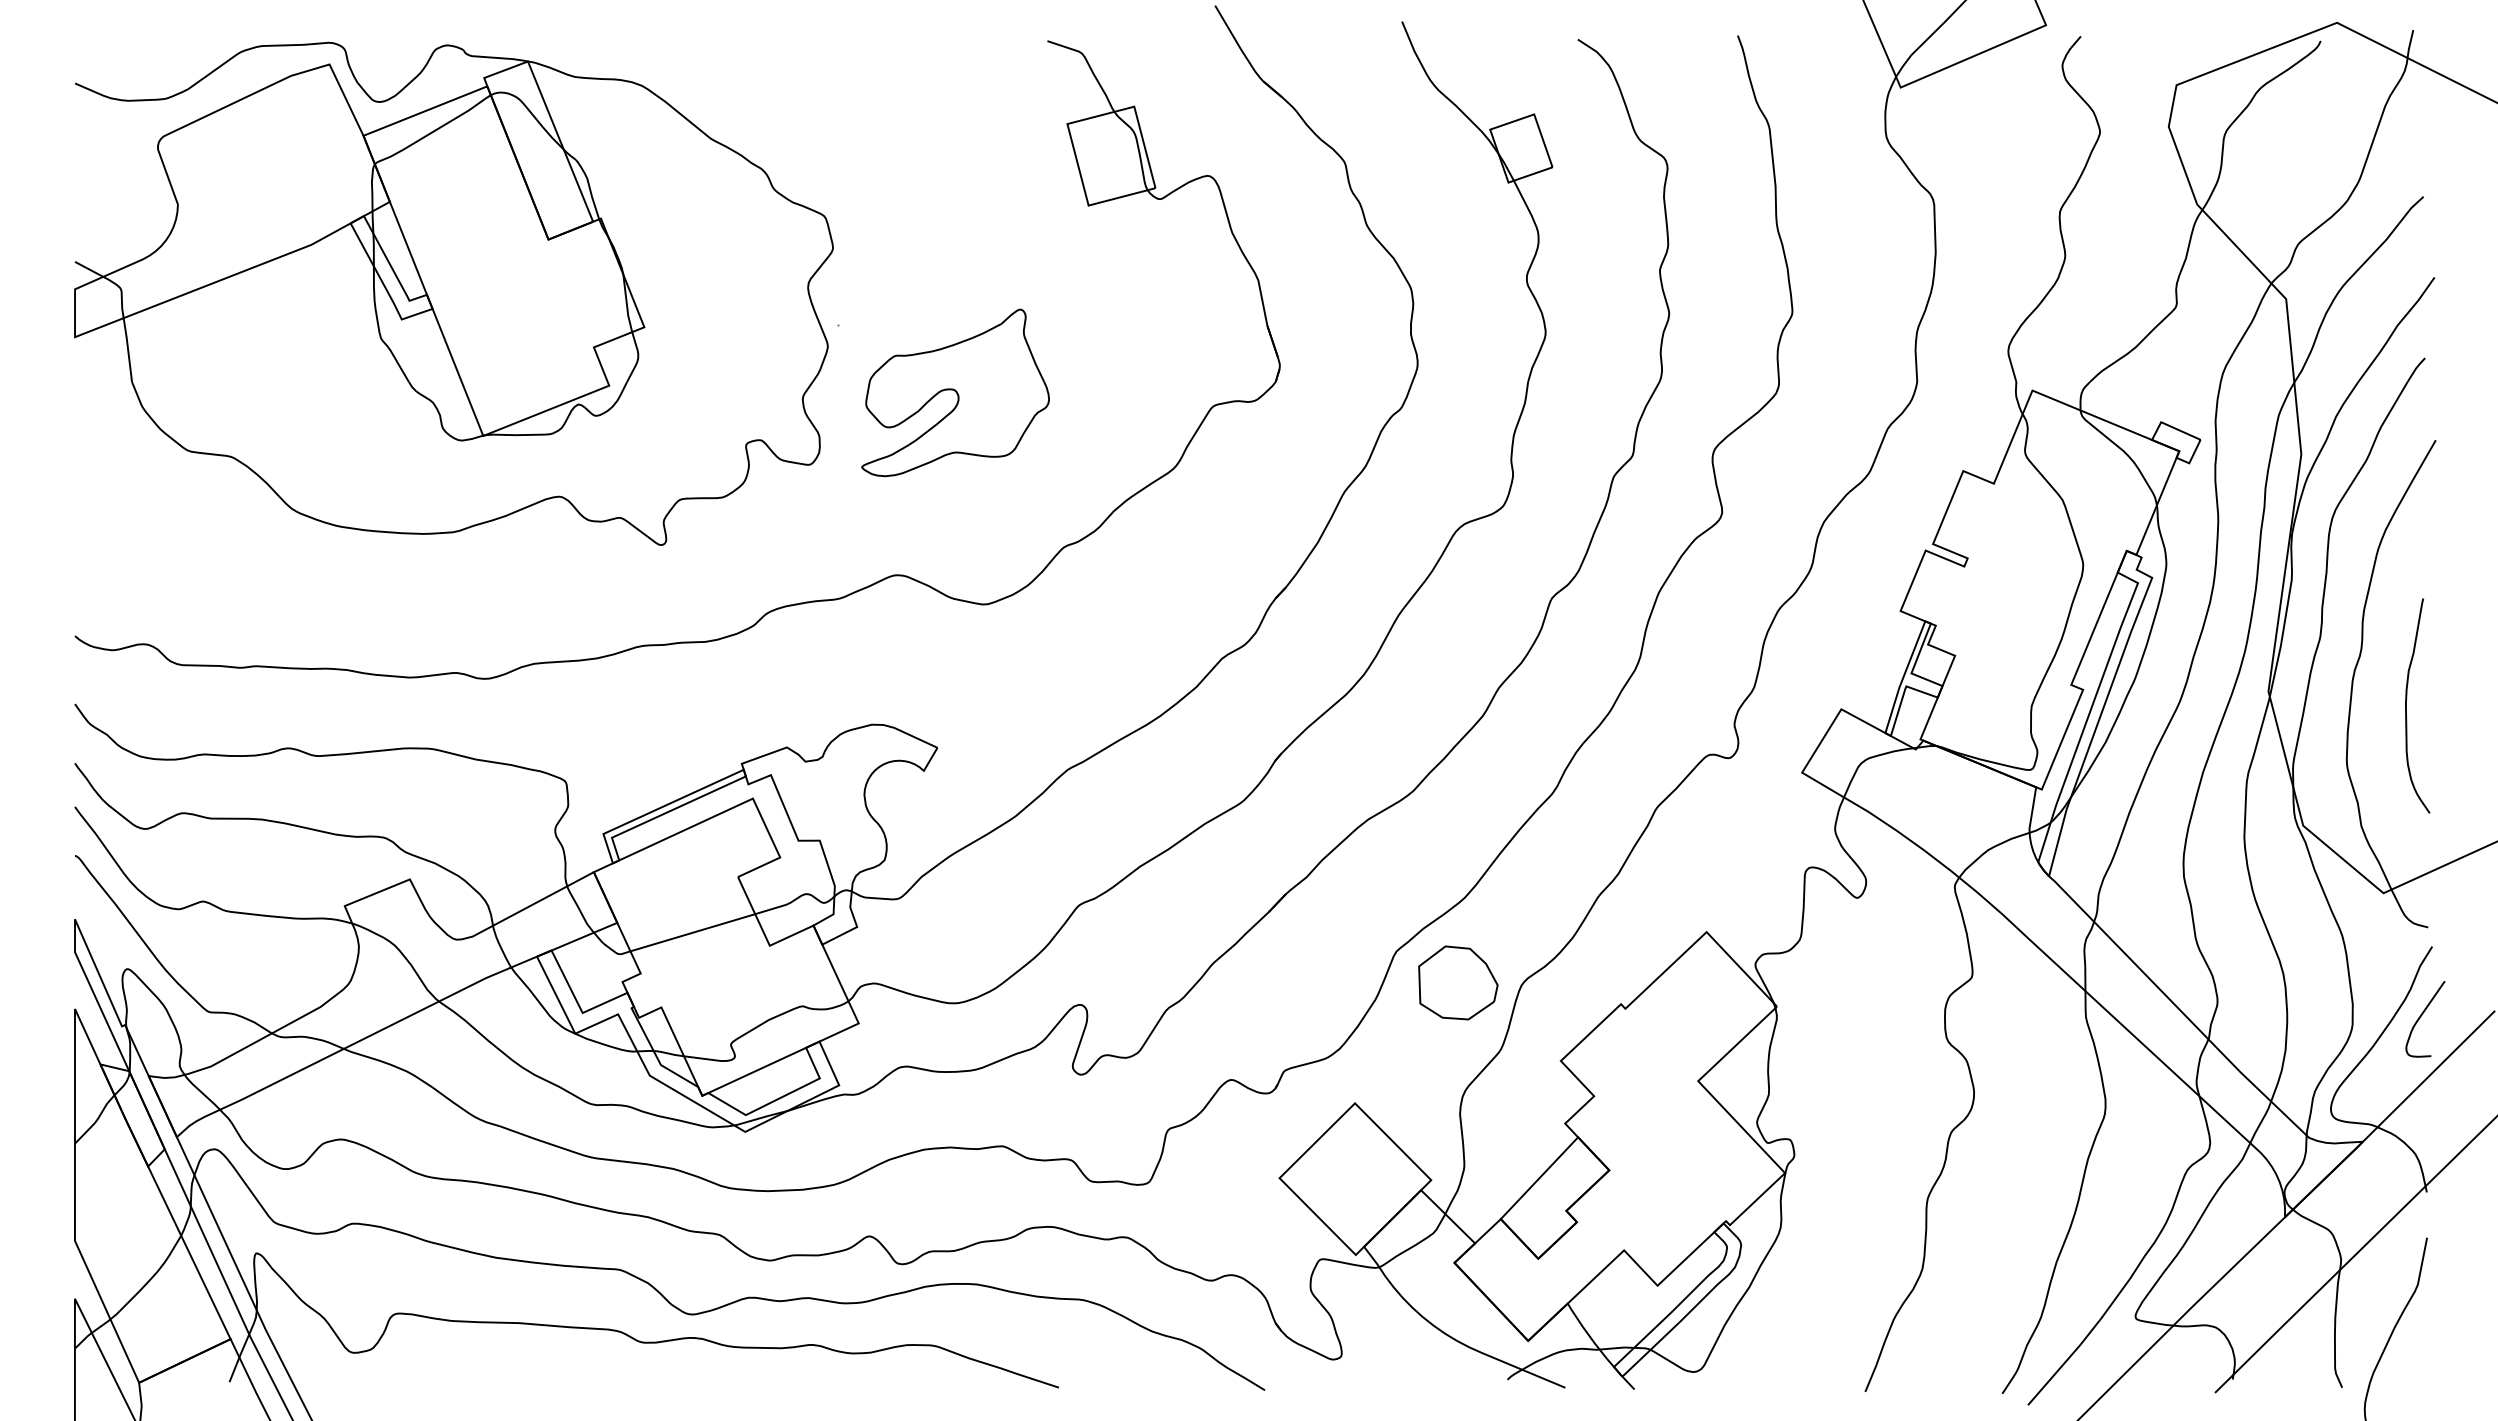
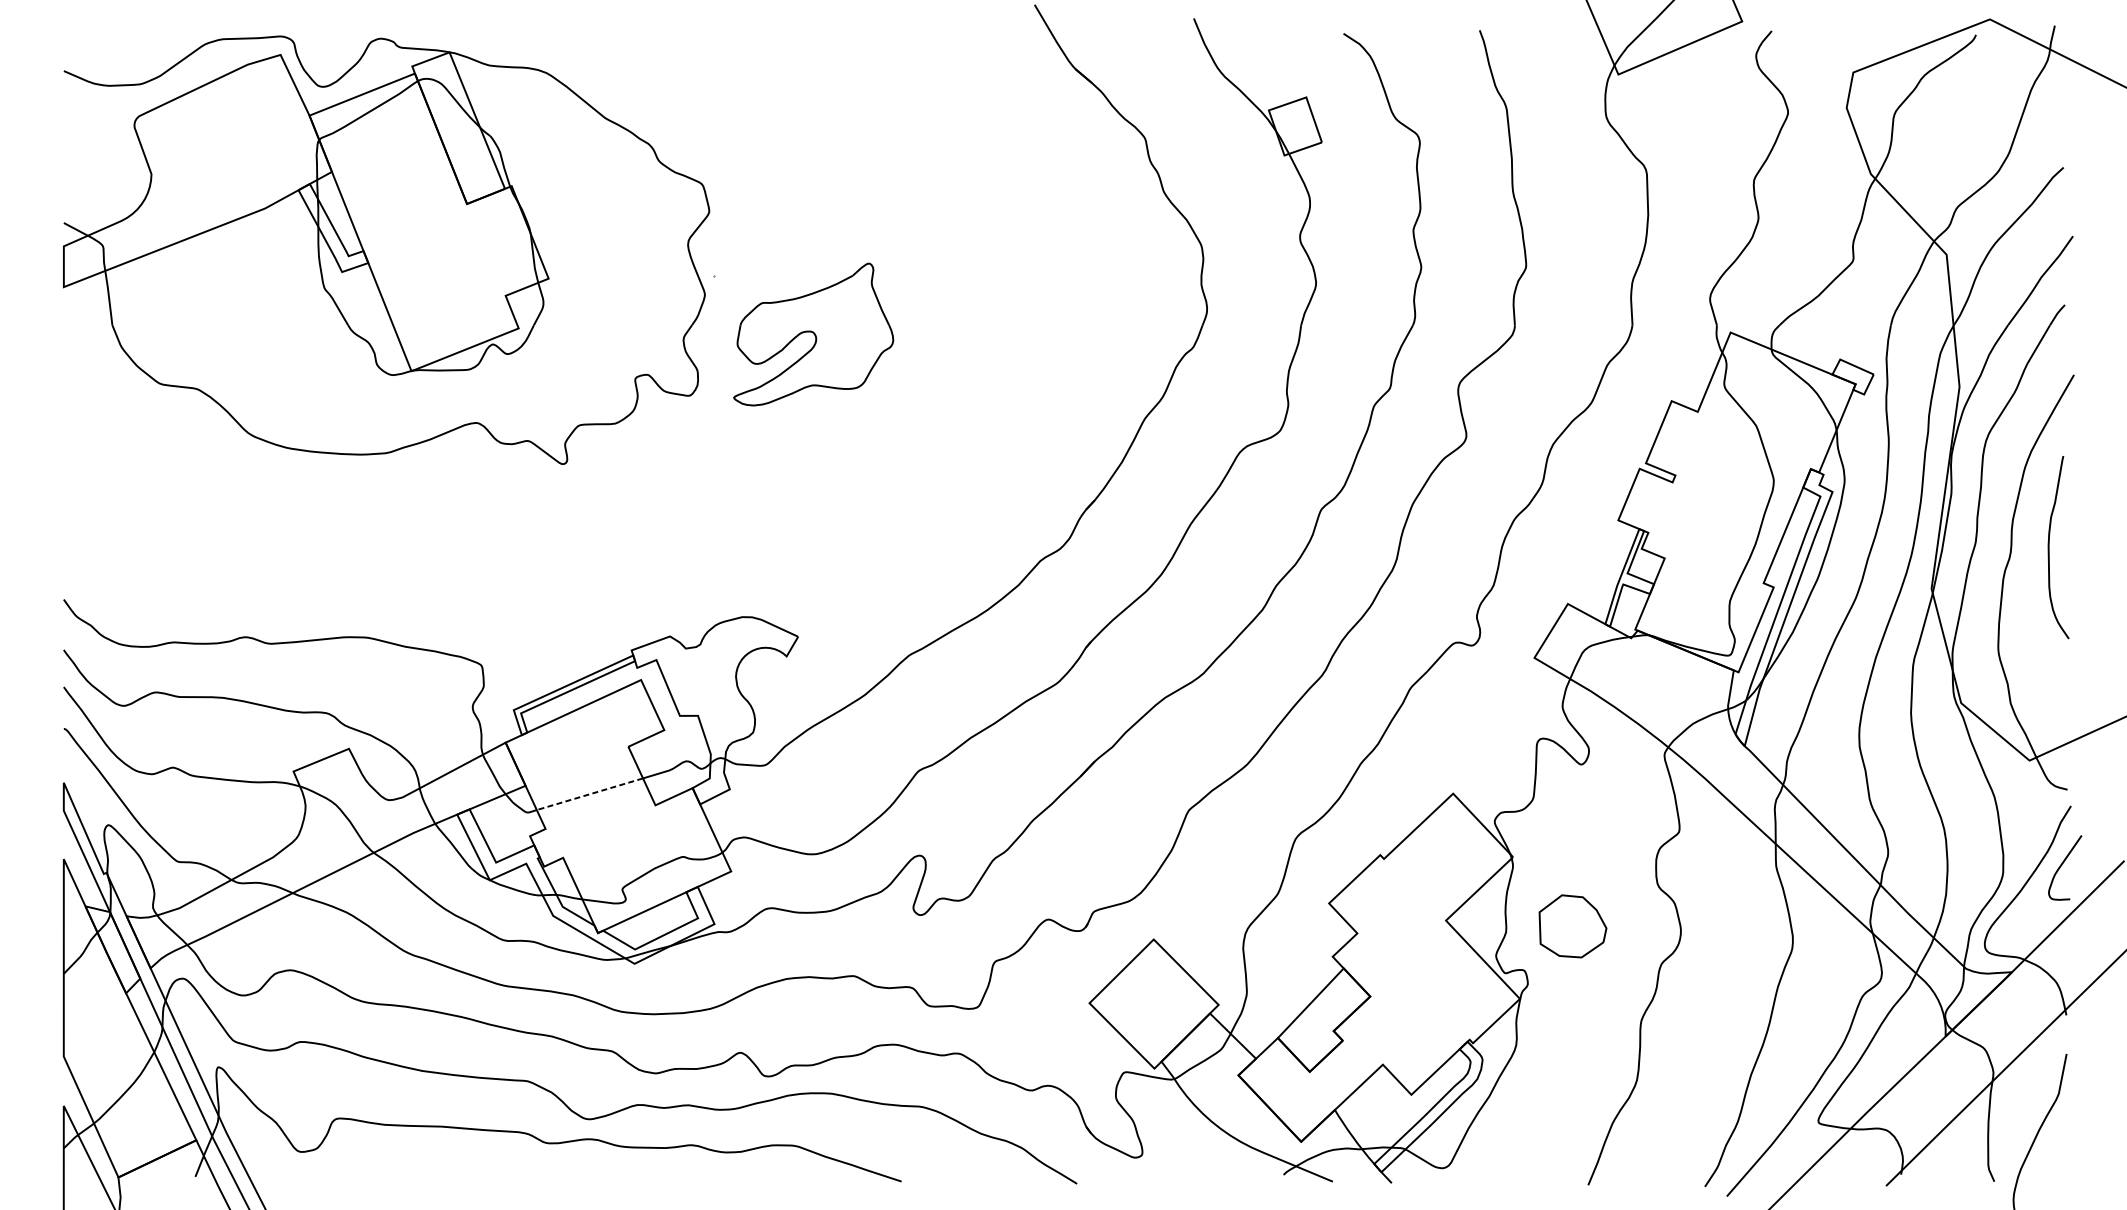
part: (777, 607) -> (662, 517), removed
curve: (2406, 705) -> (2049, 547), moved
line: (692, 932) -> (589, 794), solid -> dashed
part: (1458, 982) -> (1573, 926), moved

